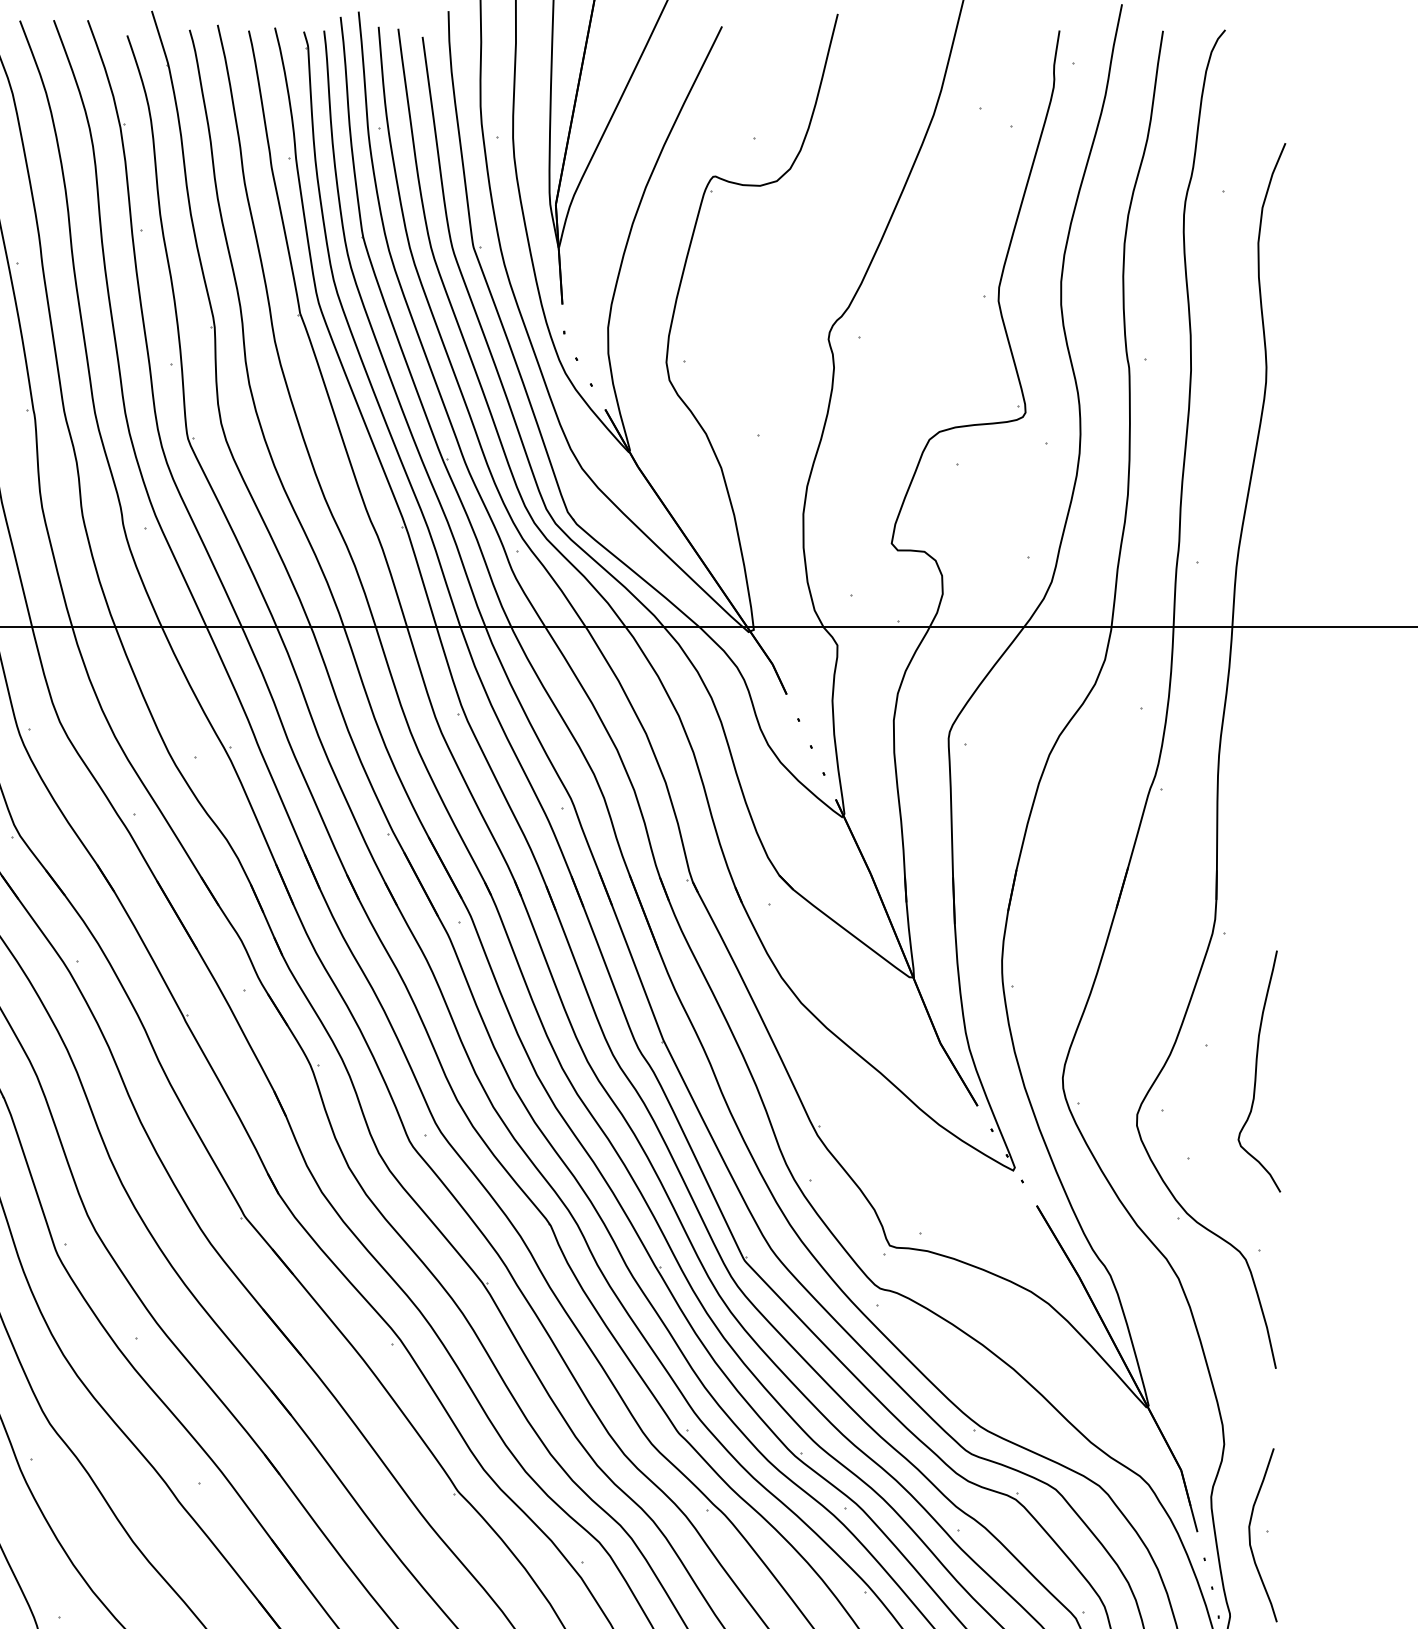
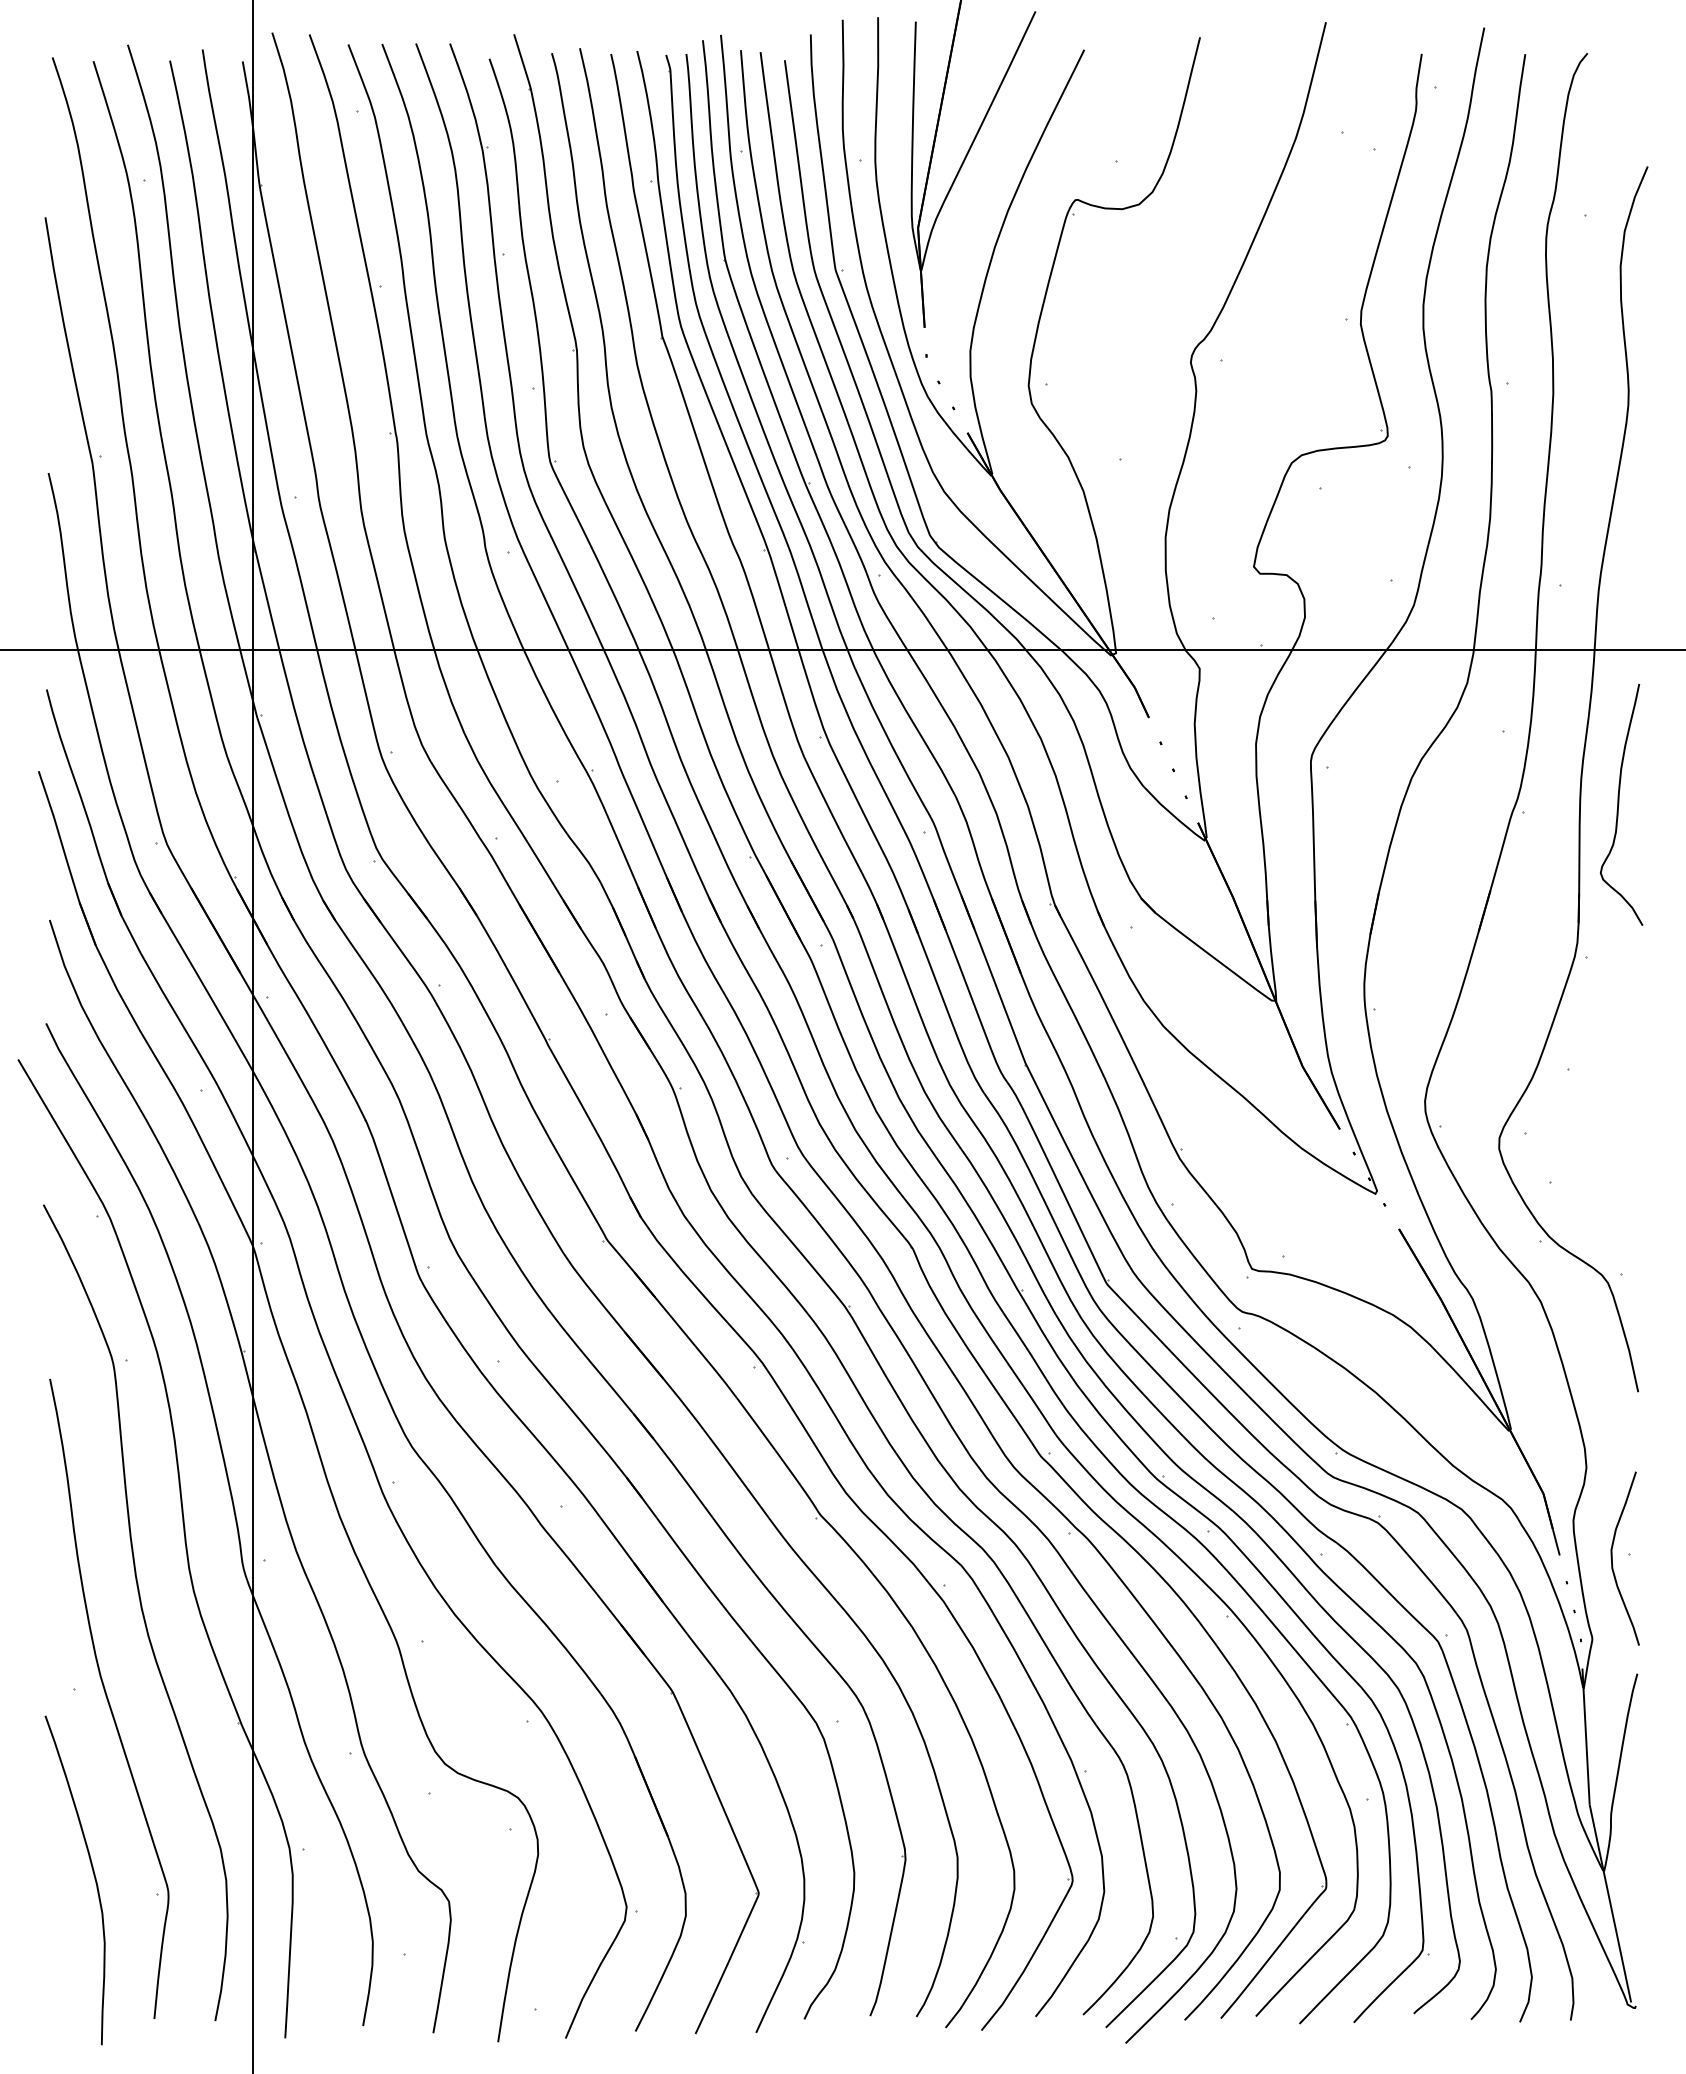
curve: (1257, 1071) -> (1619, 804), moved

